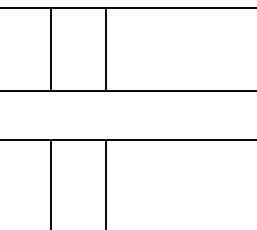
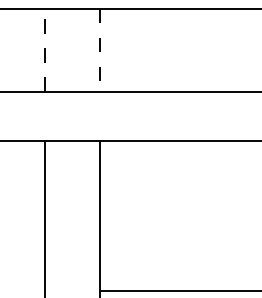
line: (50, 49) -> (44, 50), solid -> dashed
line: (106, 49) -> (100, 50), solid -> dashed

